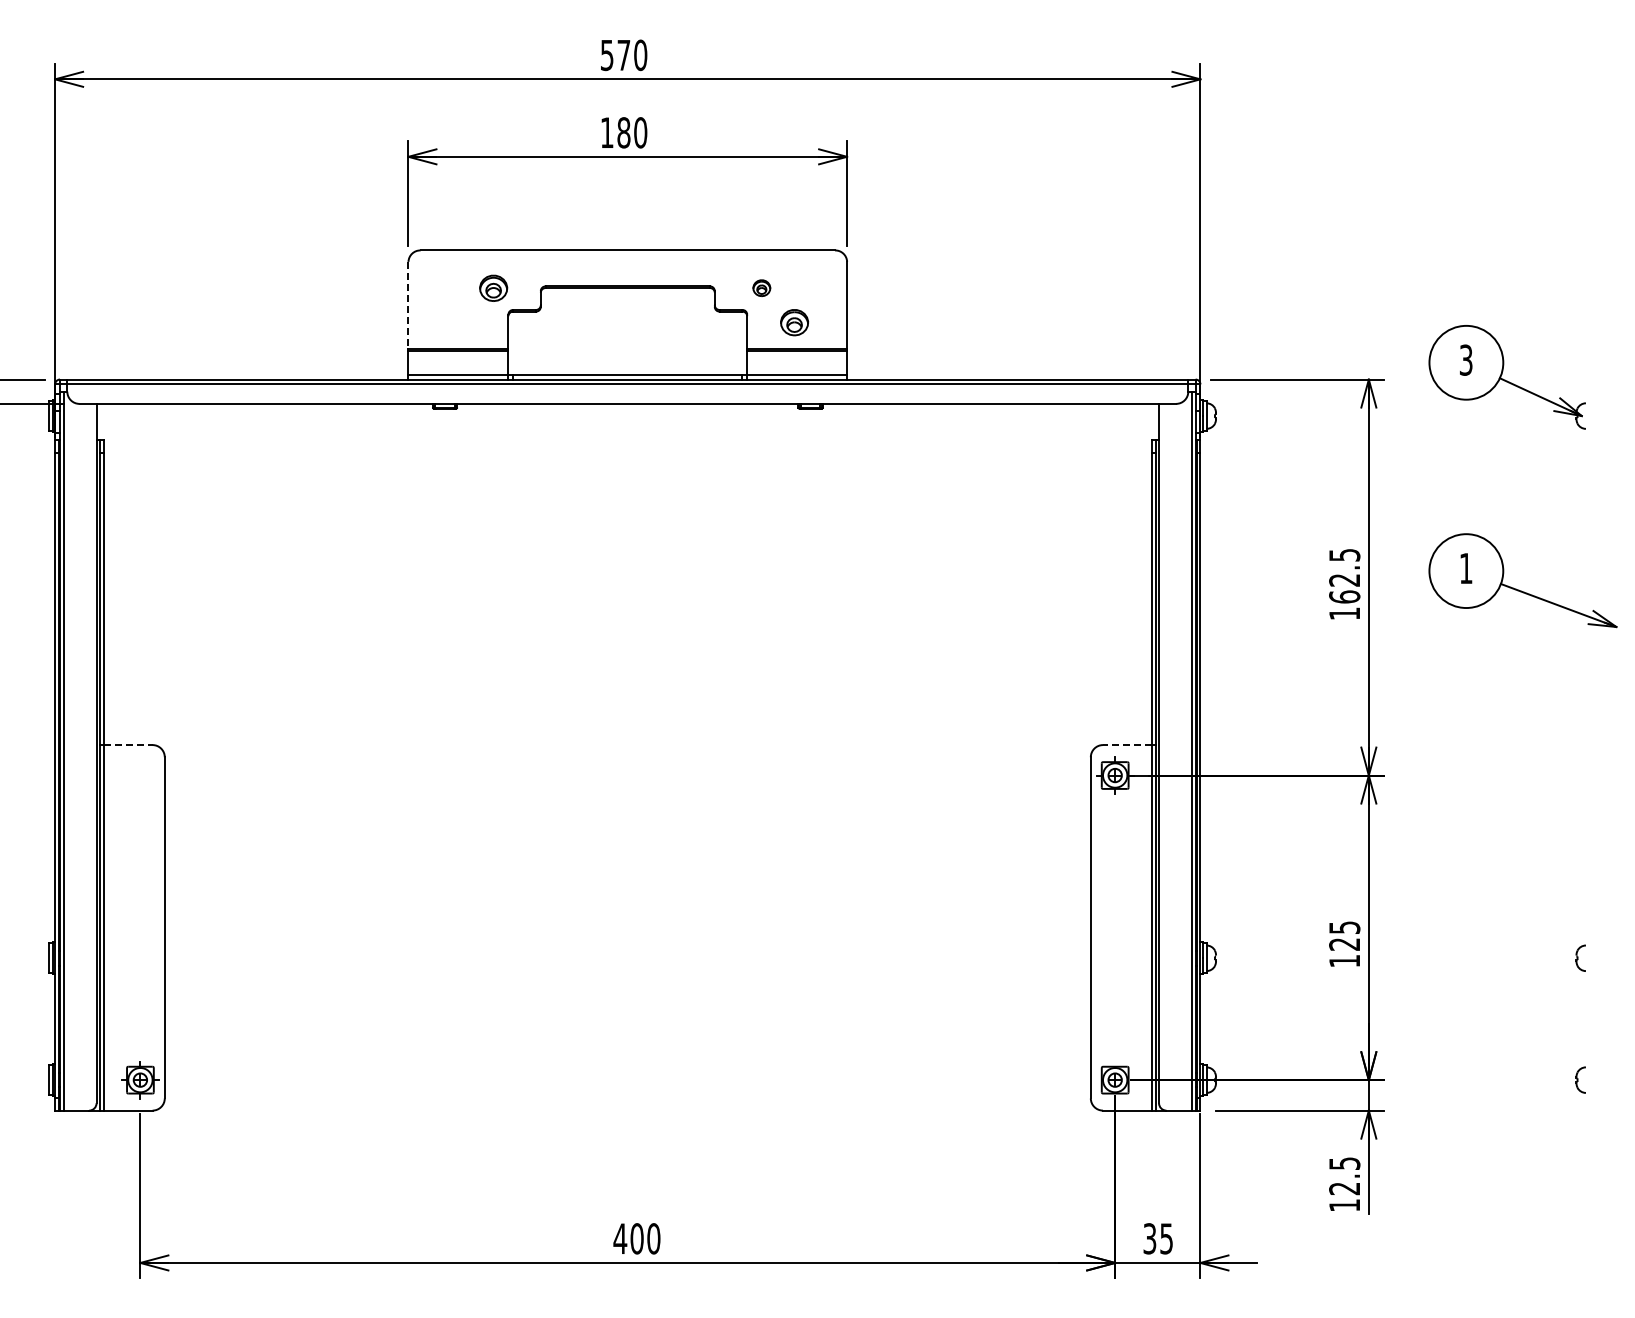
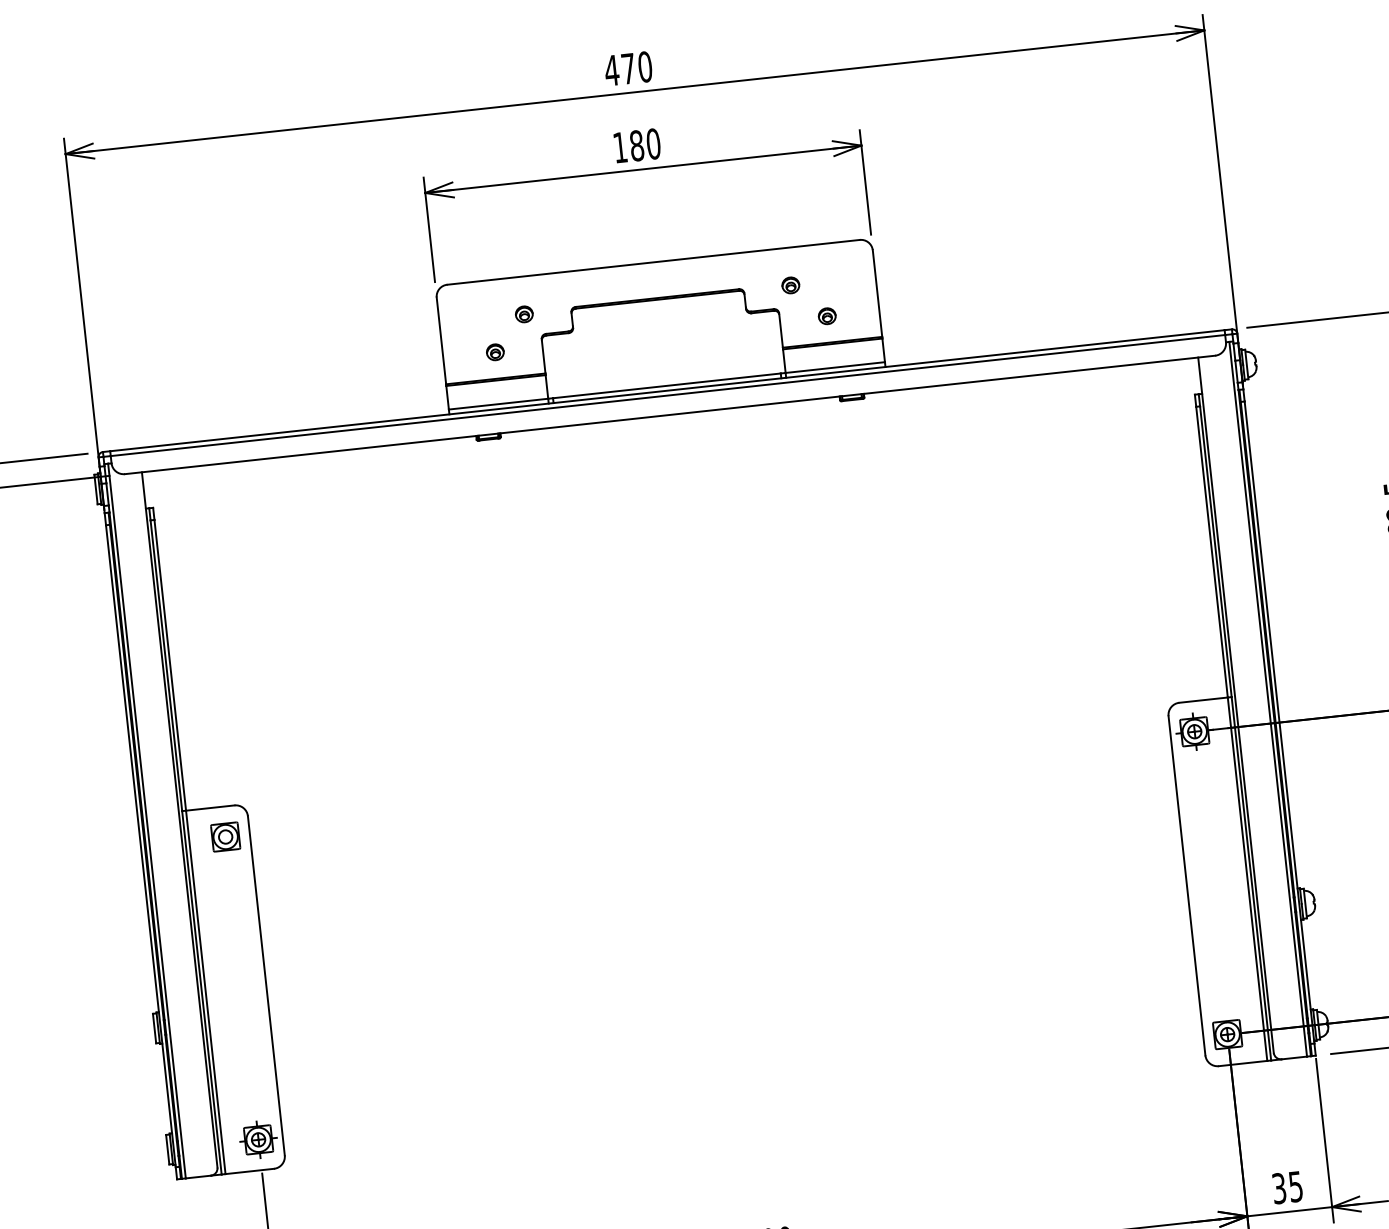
text: (607, 55) -> (612, 70), 570 -> 470
part: (493, 287) -> (523, 313), size x0.62
line: (408, 305) -> (441, 340), dashed -> solid
part: (460, 322) -> (494, 352), added
part: (794, 322) -> (827, 316), size x0.62
line: (128, 745) -> (210, 808), dashed -> solid
line: (1126, 745) -> (1202, 700), dashed -> solid
part: (140, 775) -> (225, 836), added

